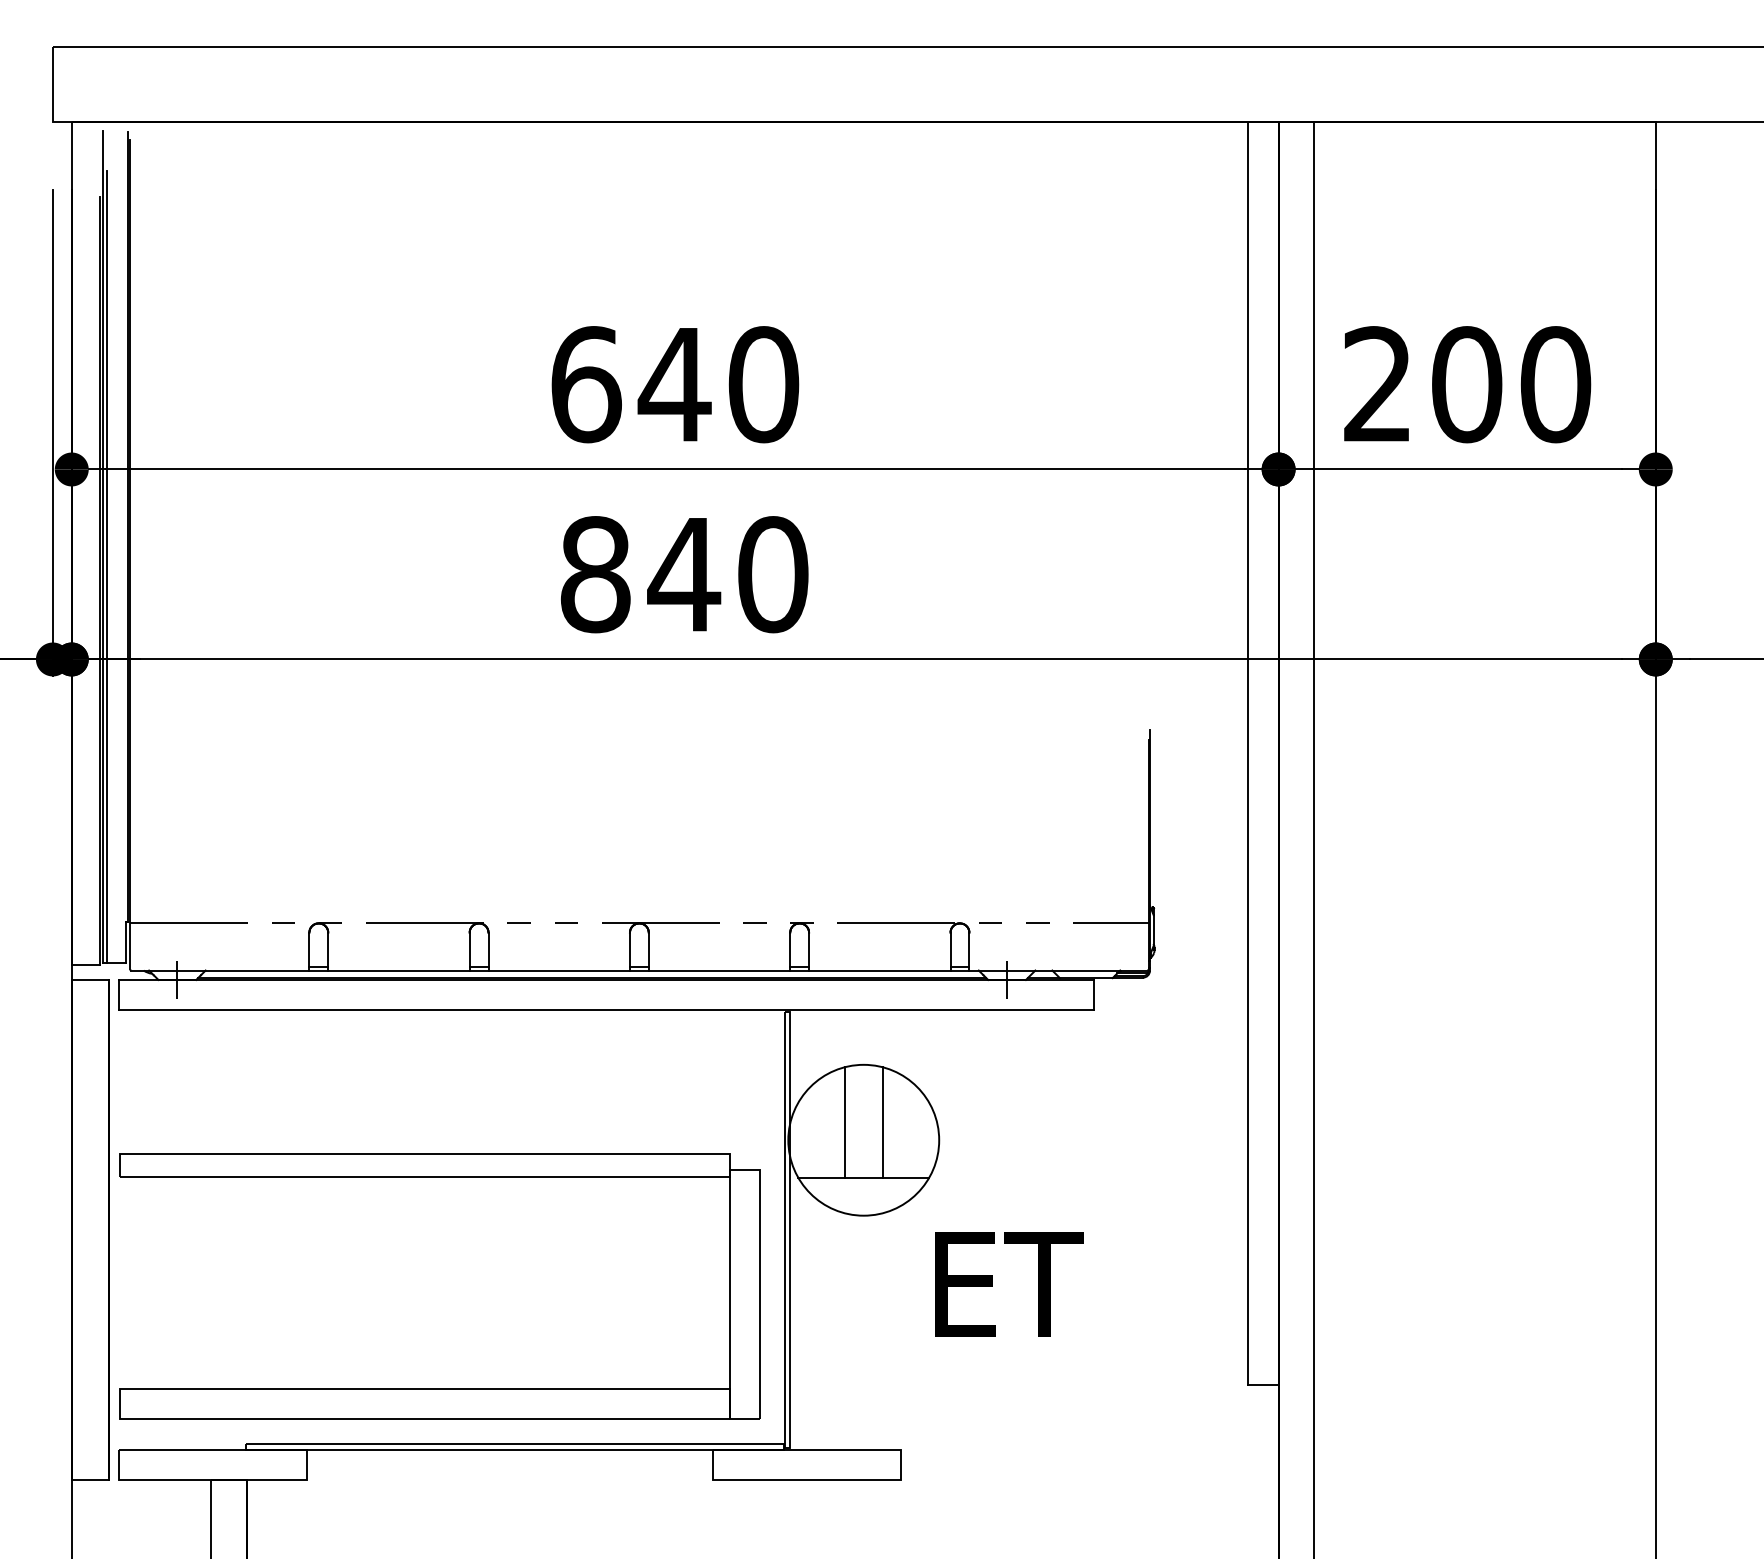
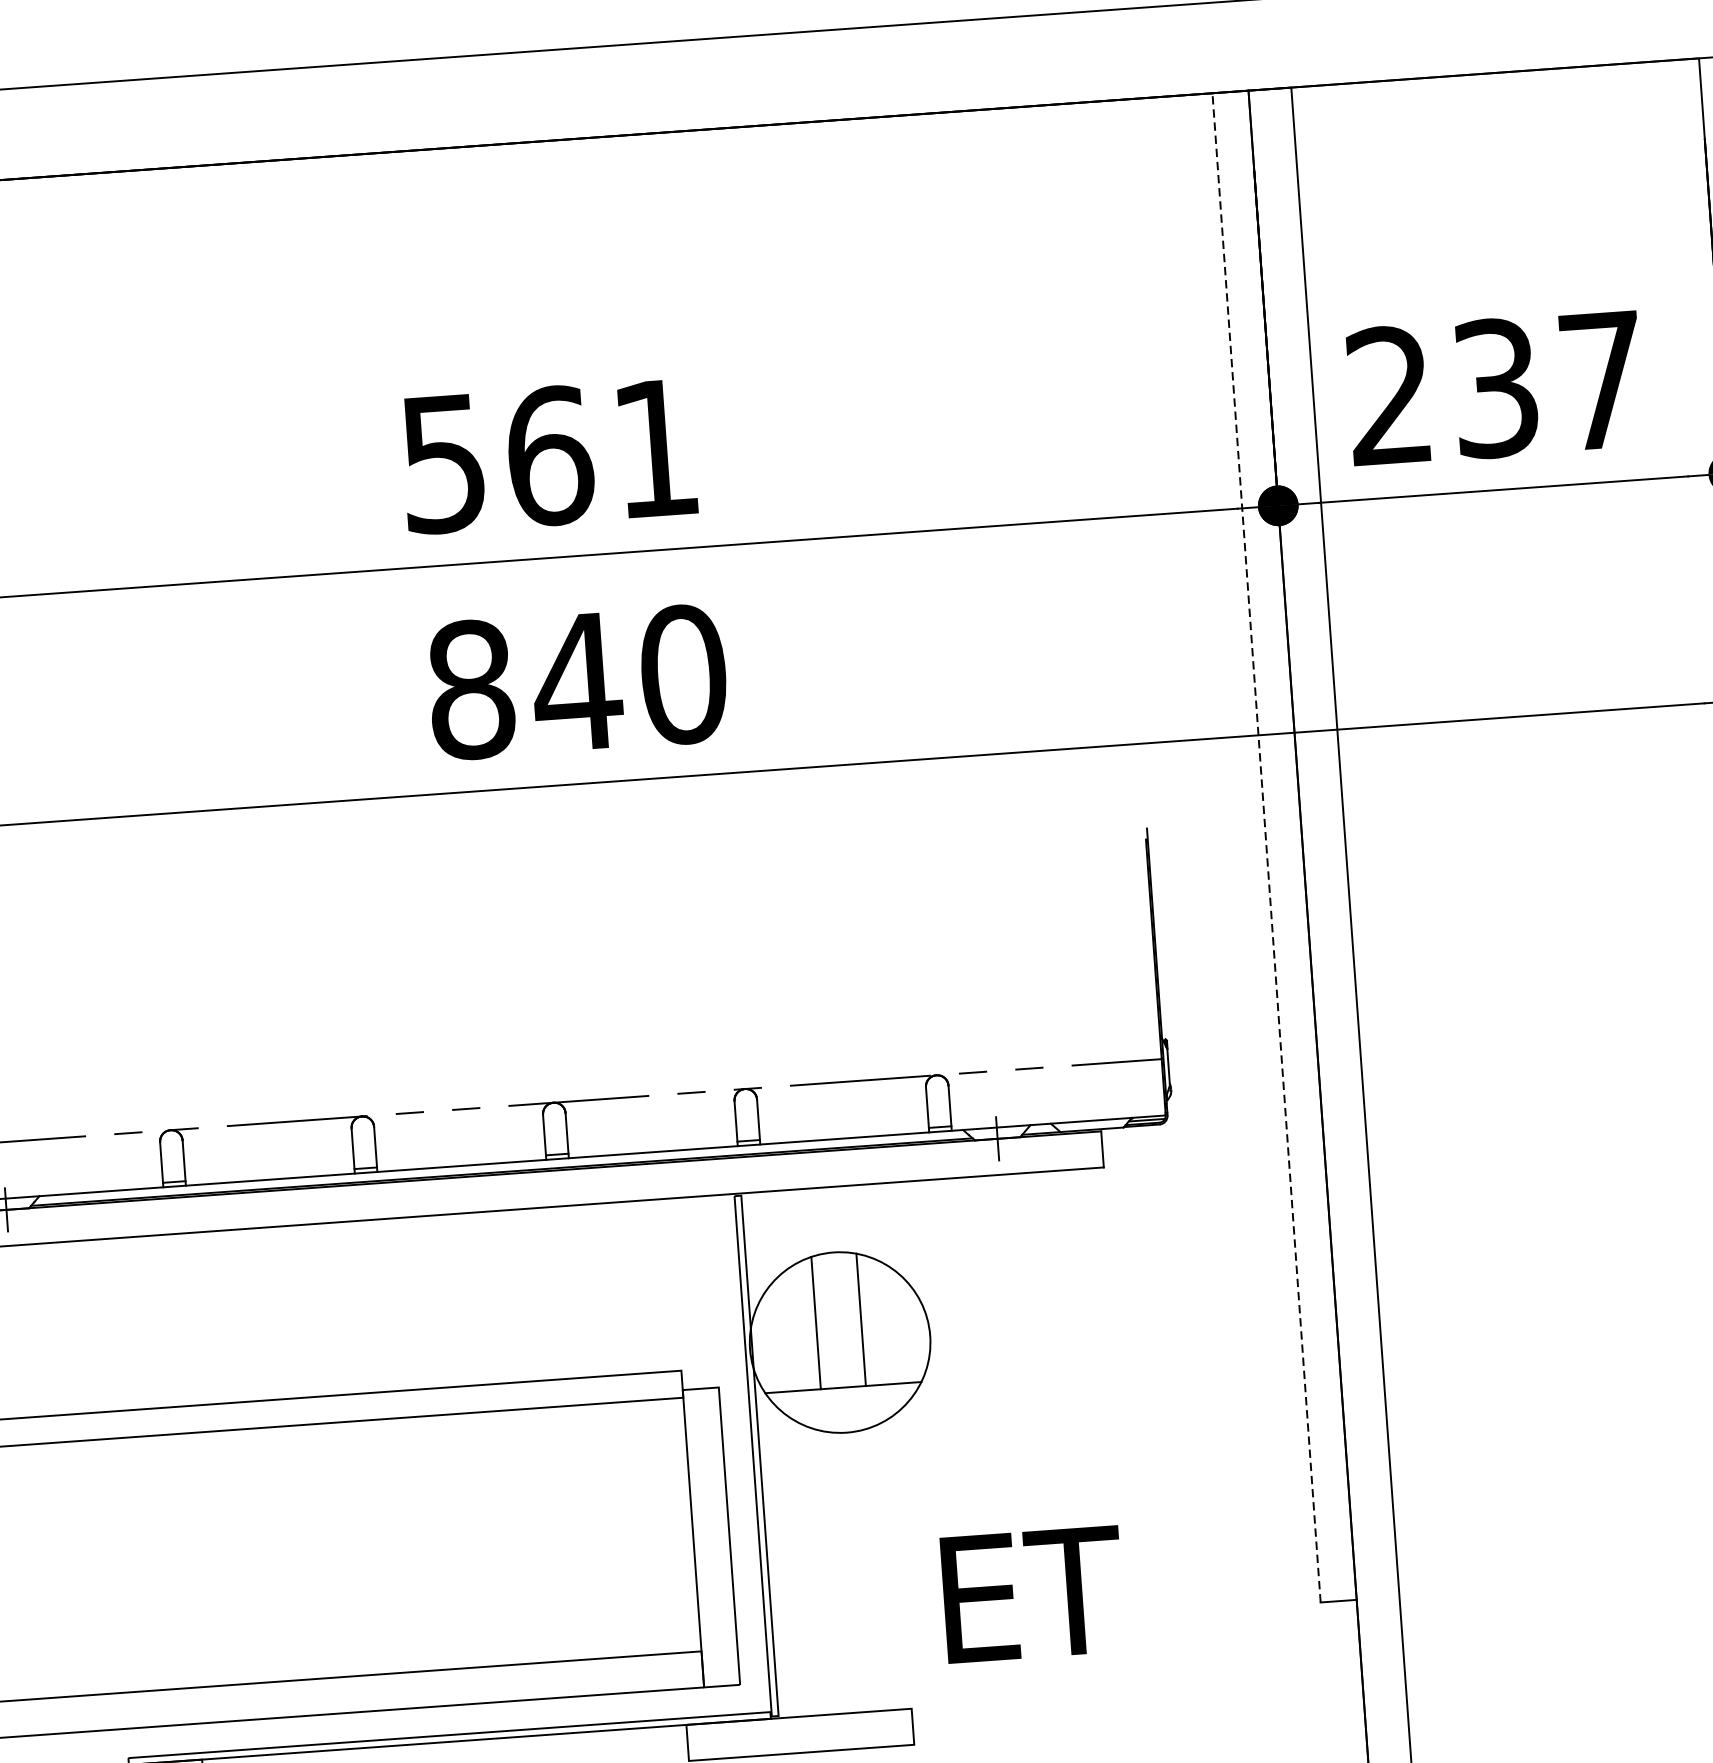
text: (675, 384) -> (550, 455), 640 -> 561
text: (1511, 384) -> (1549, 384), 200 -> 237
line: (1248, 753) -> (1266, 847), solid -> dashed
text: (1009, 1284) -> (1033, 1594), moved

